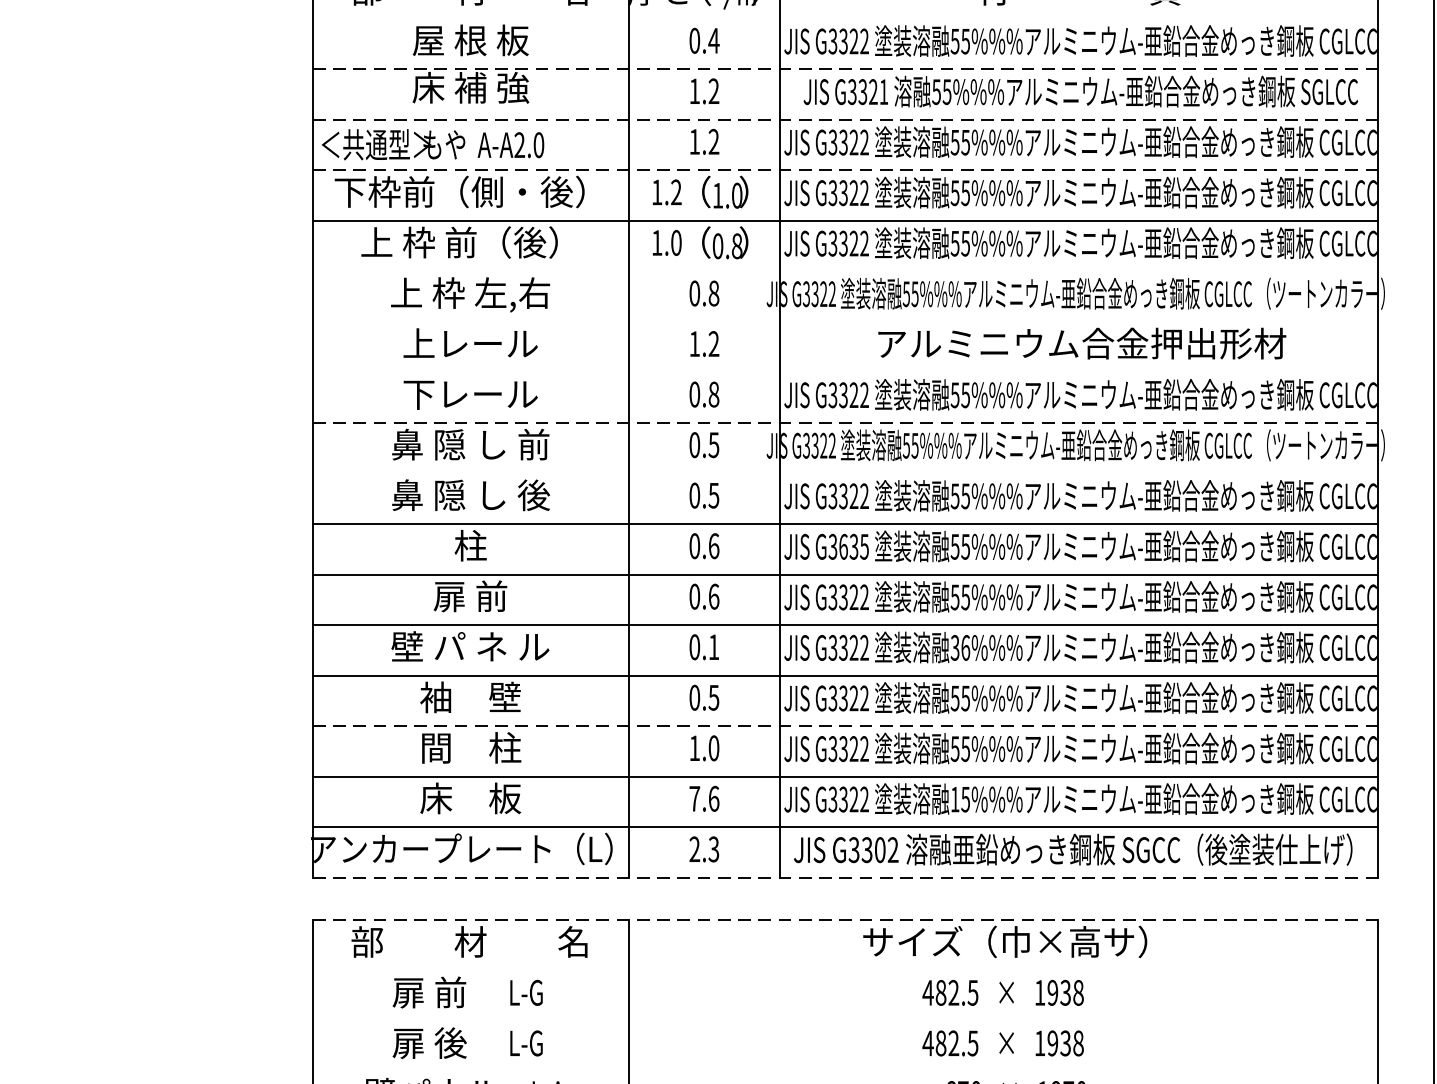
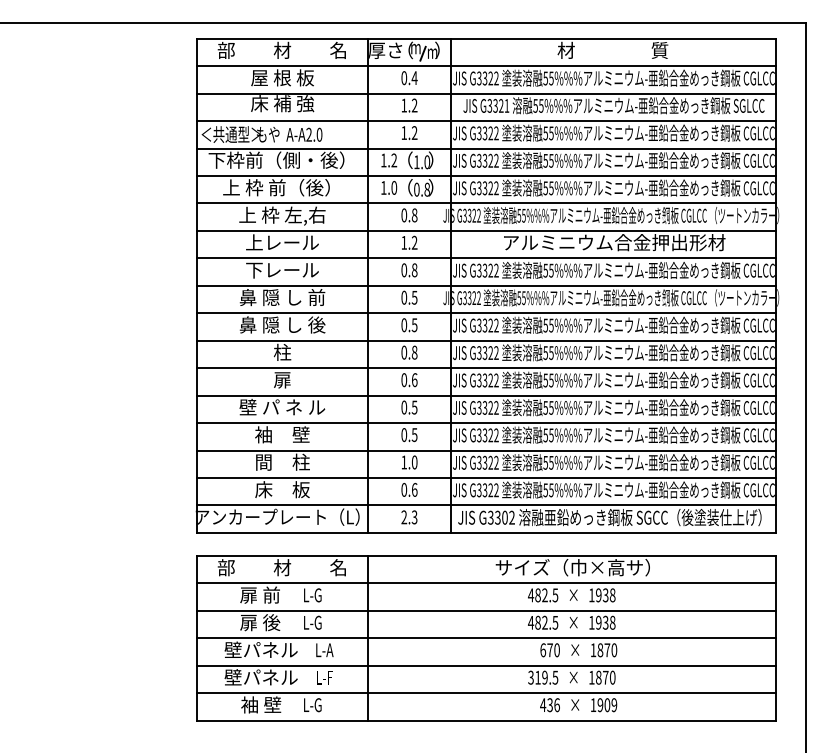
line: (844, 19) -> (485, 66), added
line: (846, 69) -> (486, 93), dashed -> solid
line: (846, 120) -> (486, 121), dashed -> solid
line: (846, 170) -> (486, 148), dashed -> solid
line: (844, 271) -> (485, 203), added
line: (844, 321) -> (485, 230), added
line: (844, 372) -> (485, 258), added
line: (846, 422) -> (486, 285), dashed -> solid
line: (844, 474) -> (485, 313), added
text: (713, 545) -> (414, 352), 0.6 -> 0.8
text: (853, 547) -> (490, 353), G3635 -> G3322
text: (470, 595) -> (282, 379), 扉 前 -> 扉
text: (713, 647) -> (414, 407), 0.1 -> 0.5
text: (960, 647) -> (548, 407), 36%%% -> 55%%%
line: (846, 726) -> (486, 450), dashed -> solid
text: (695, 798) -> (404, 489), 7.6 -> 0.6
text: (954, 799) -> (545, 490), 15%%% -> 55%%%
line: (846, 877) -> (486, 532), dashed -> solid
line: (846, 919) -> (486, 555), dashed -> solid
line: (844, 971) -> (485, 583), added
line: (844, 1020) -> (485, 610), added
line: (844, 1072) -> (485, 638), added

